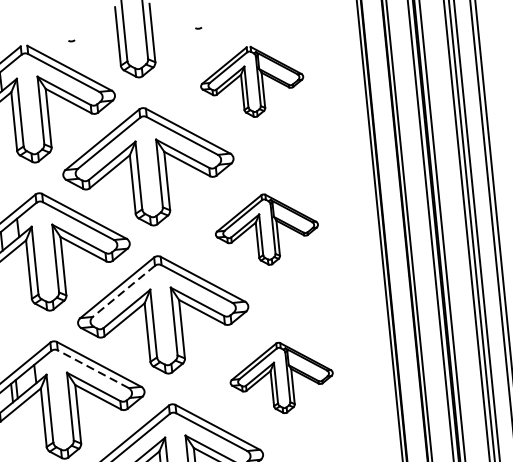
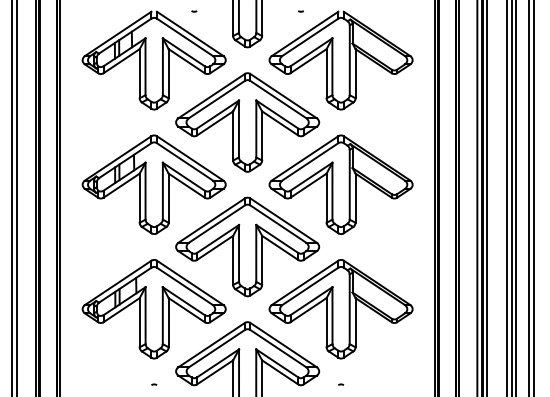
part: (251, 82) -> (340, 60), size x1.67
part: (266, 229) -> (340, 184), size x1.67
line: (123, 291) -> (216, 224), dashed -> solid
line: (92, 369) -> (184, 286), dashed -> solid
part: (281, 378) -> (340, 309), size x1.67

